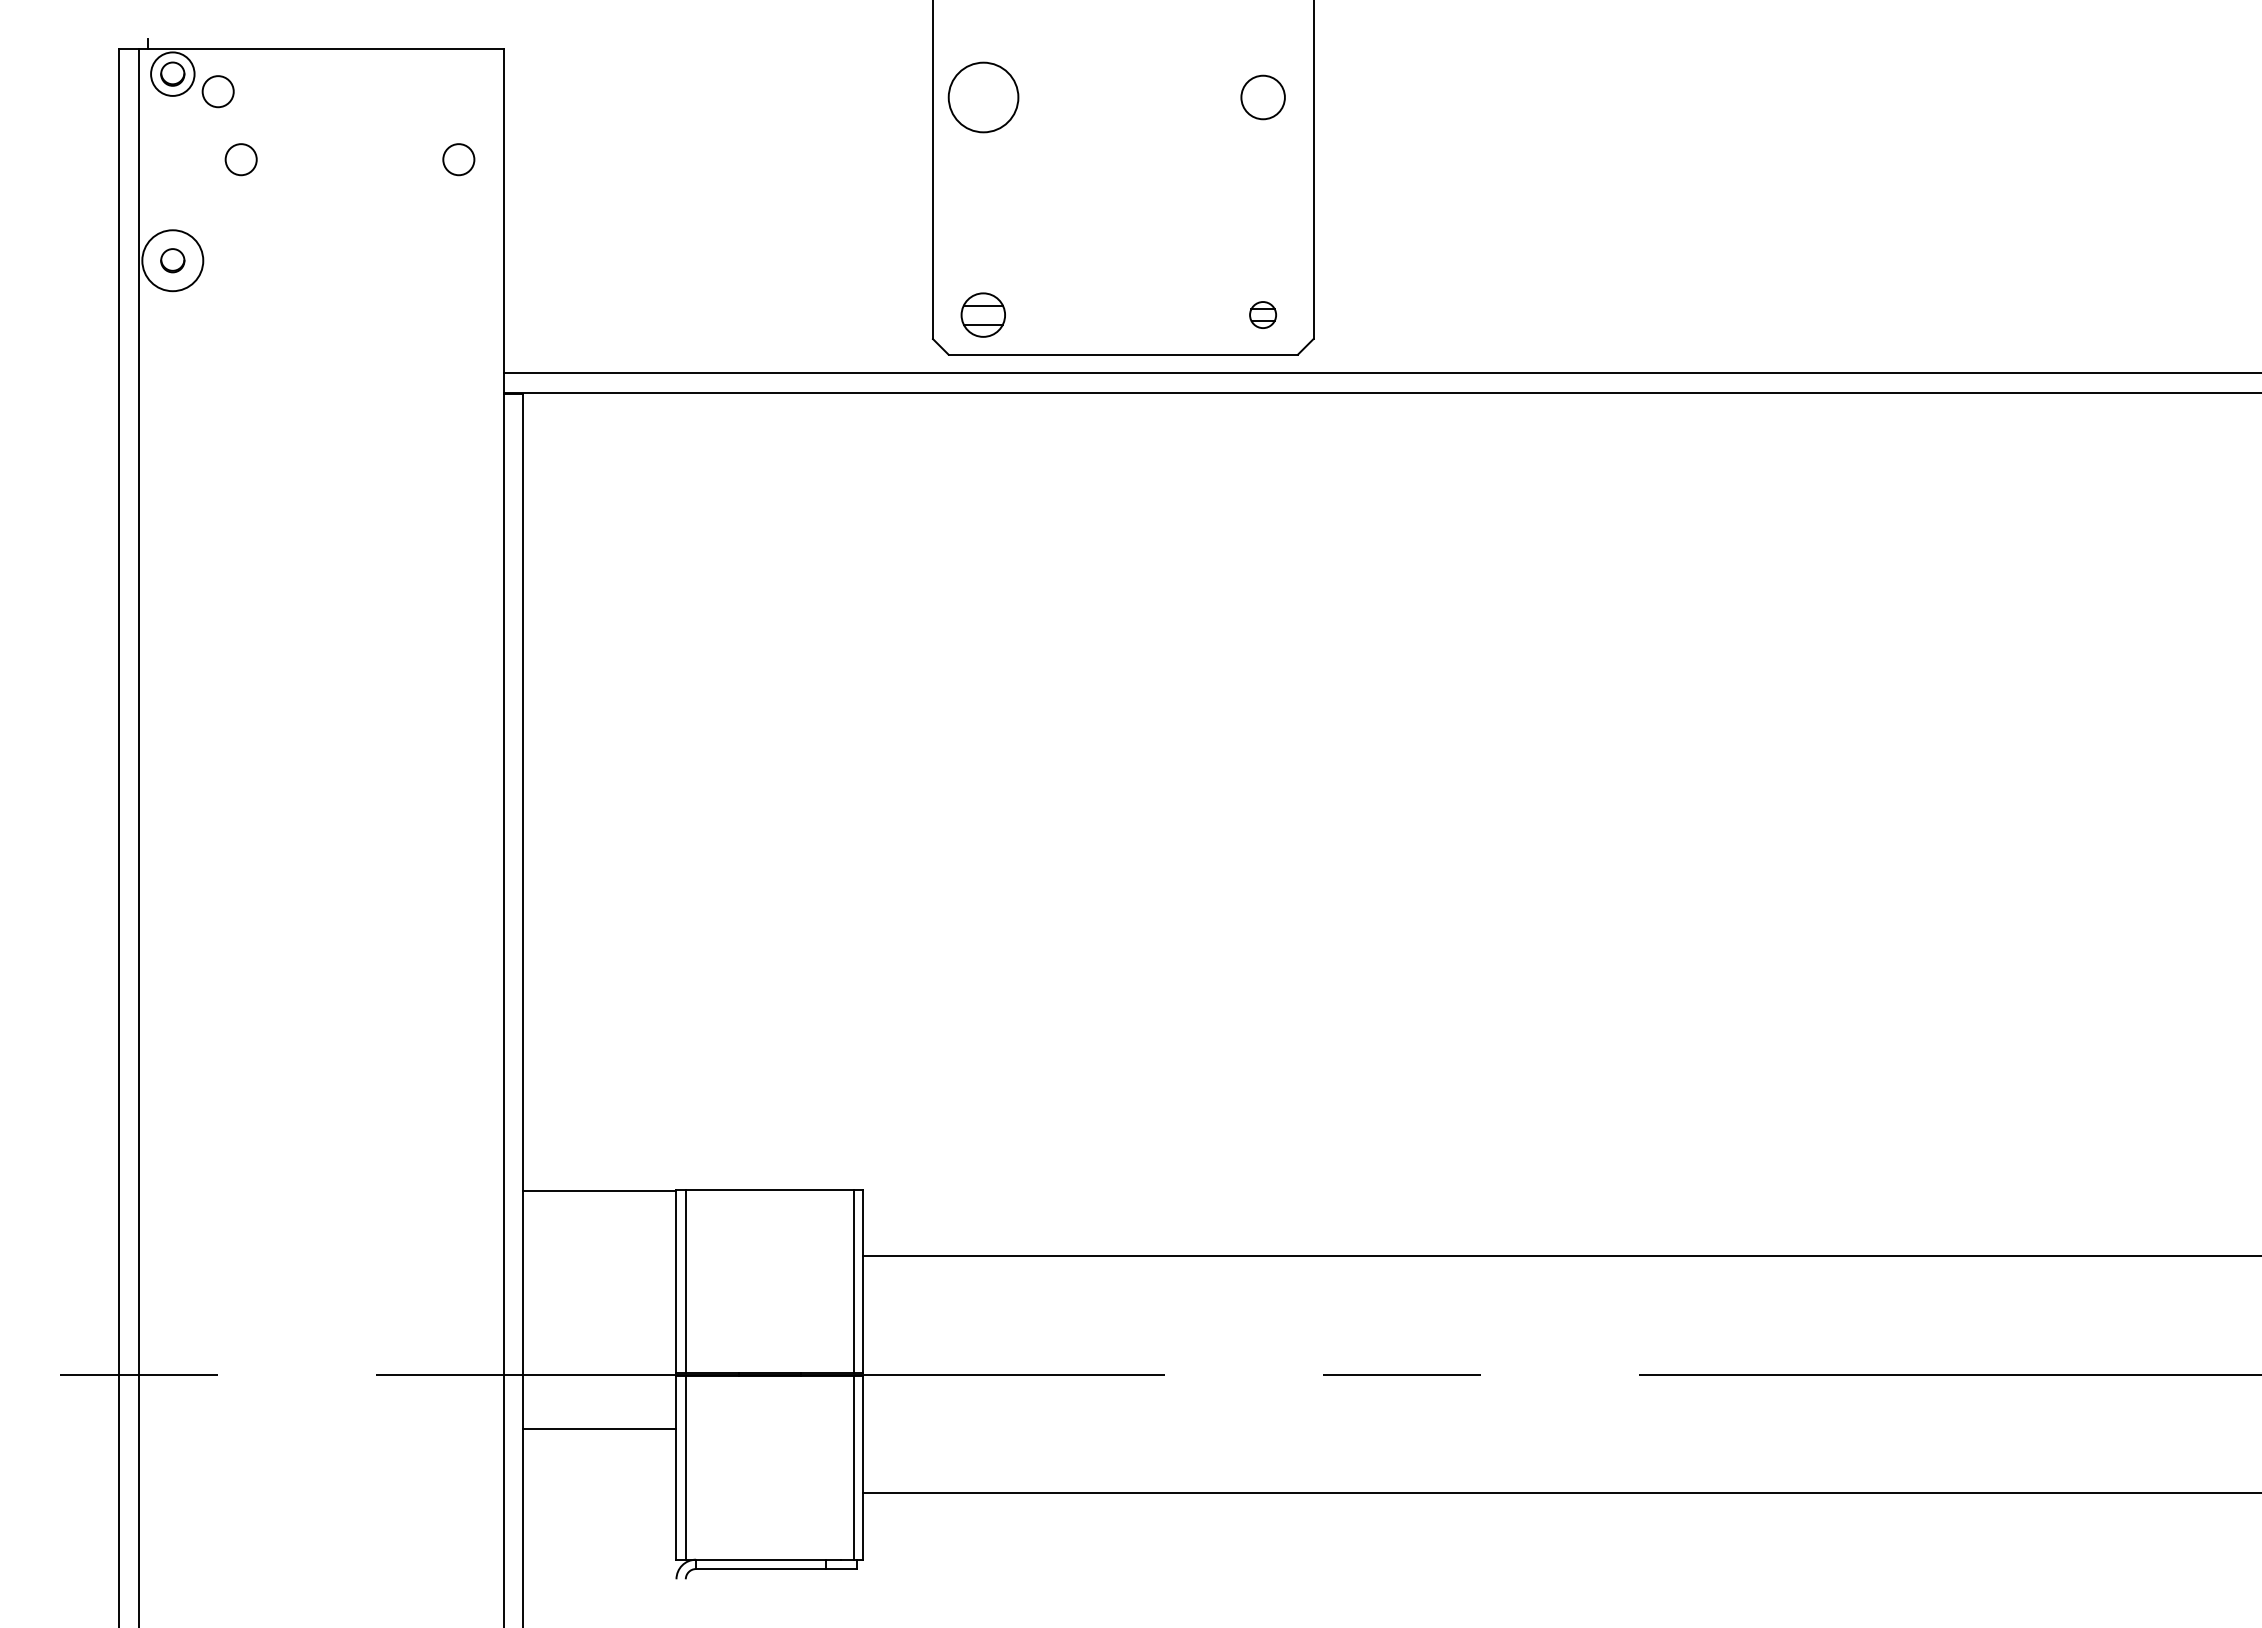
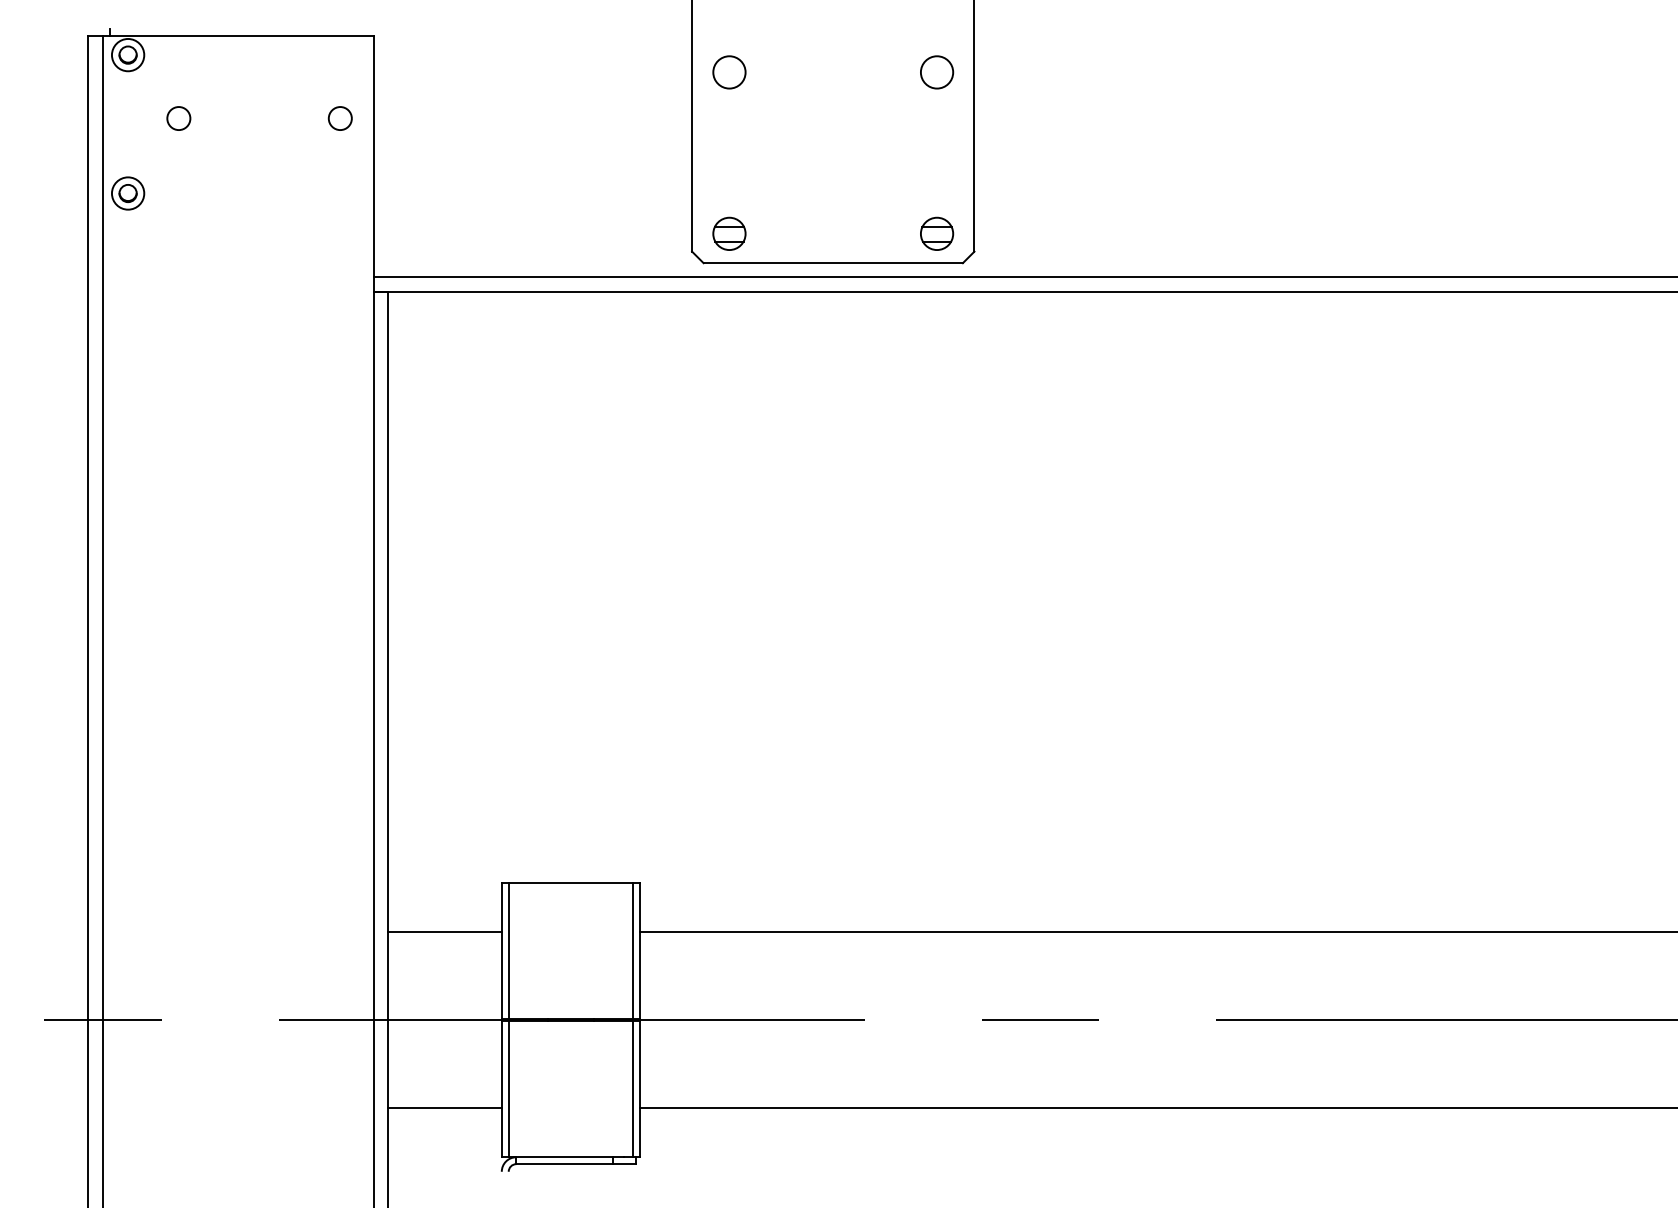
circle: (217, 91) -> (161, 67), removed
circle: (982, 97) -> (728, 72), size x0.62
circle: (172, 260) -> (127, 193), size x0.71
part: (1262, 314) -> (936, 233), size x1.67
line: (599, 1191) -> (444, 932), moved
line: (599, 1429) -> (444, 1108), moved

